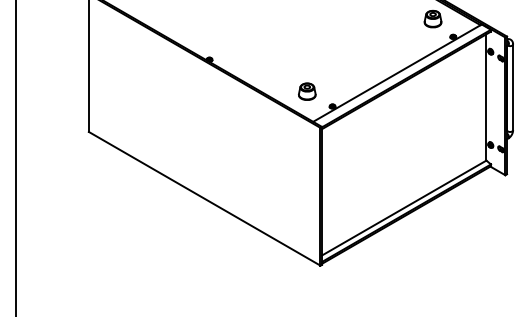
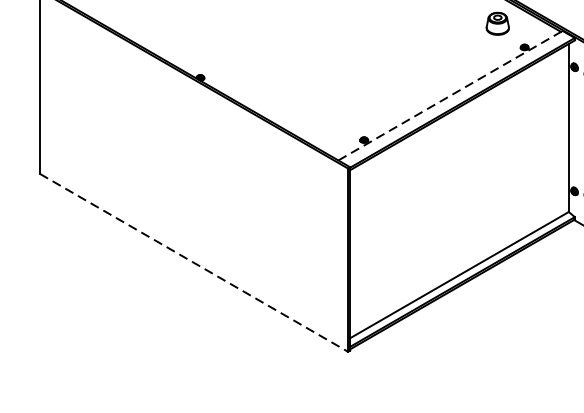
line: (397, 72) -> (450, 94), solid -> dashed
part: (307, 91) -> (330, 120), removed
line: (204, 198) -> (193, 262), solid -> dashed

